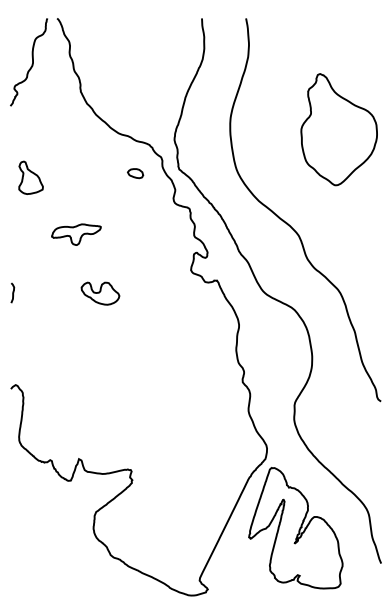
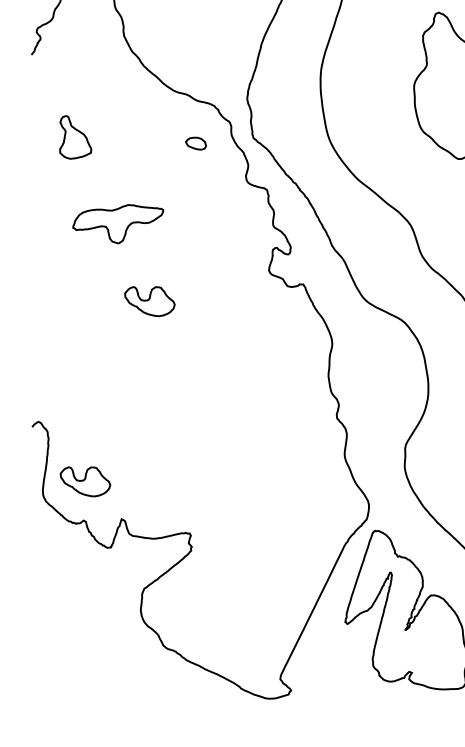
part: (30, 177) -> (74, 136), moved
part: (76, 234) -> (118, 223), size x1.4
curve: (12, 292) -> (34, 300), removed
part: (51, 430) -> (85, 481), added

